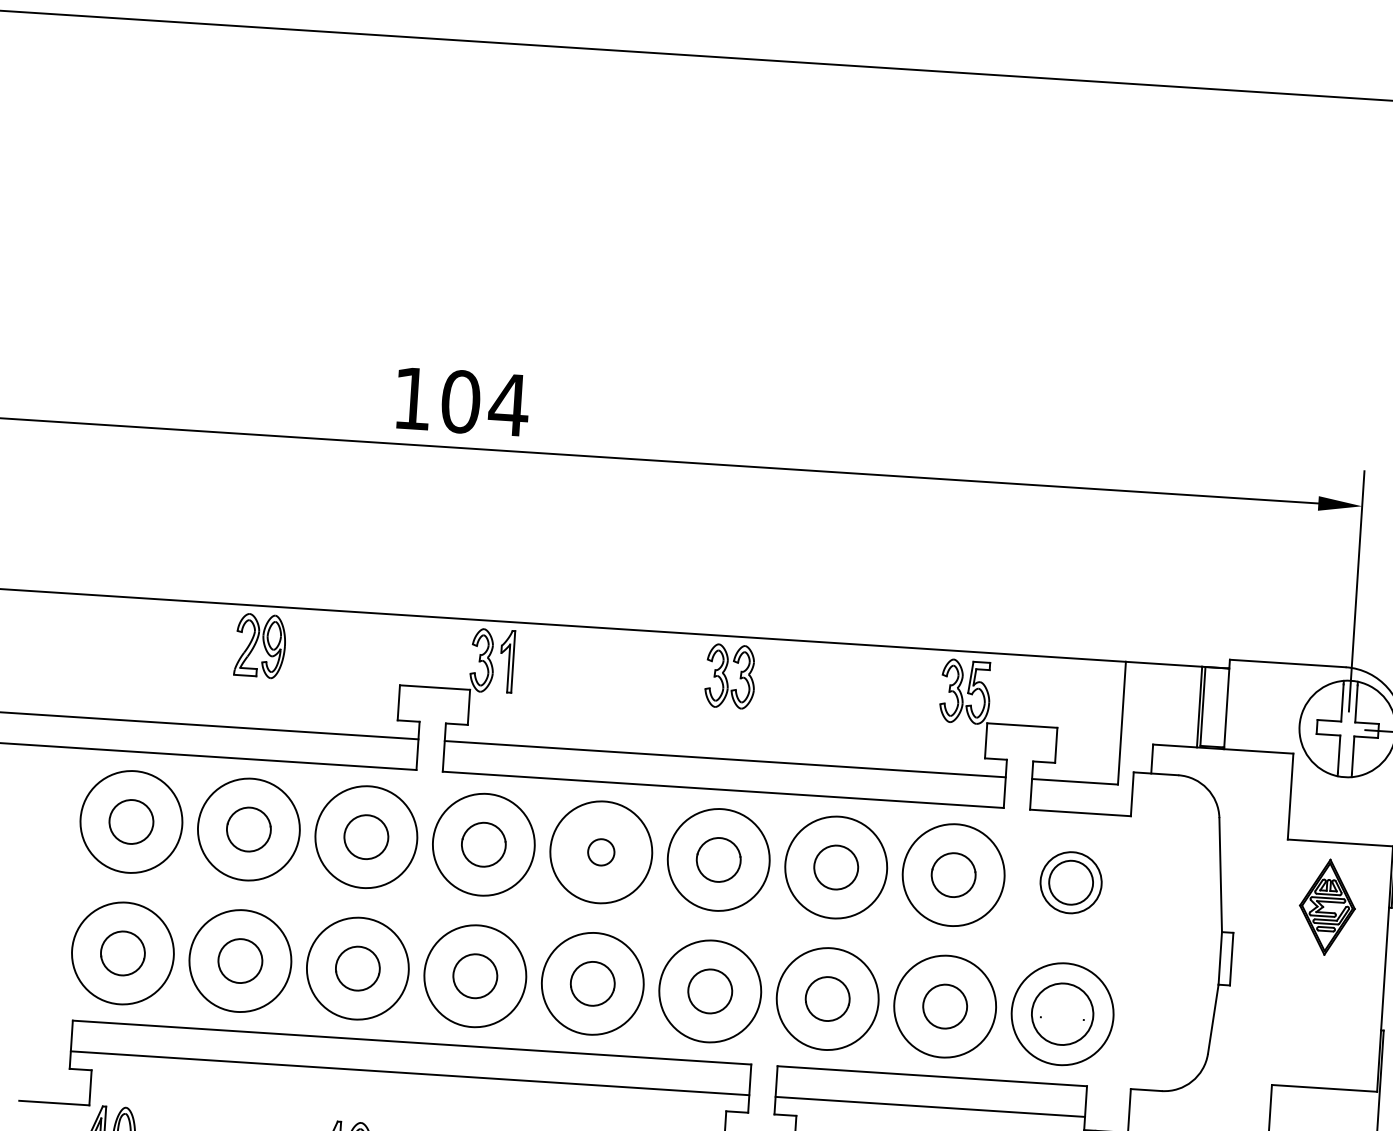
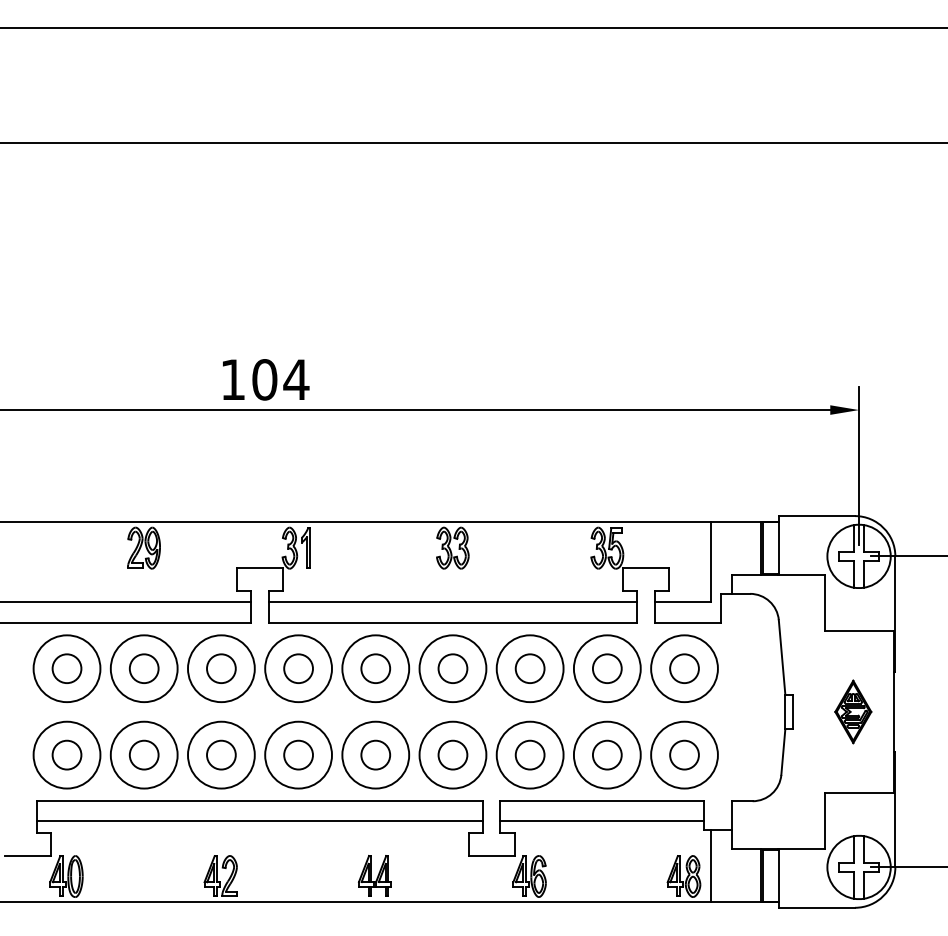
circle: (600, 851) -> (375, 668), size x1.67
circle: (1071, 882) -> (684, 668), size x1.67
part: (1327, 906) -> (853, 711), moved
circle: (1062, 1013) -> (684, 754), size x0.71

